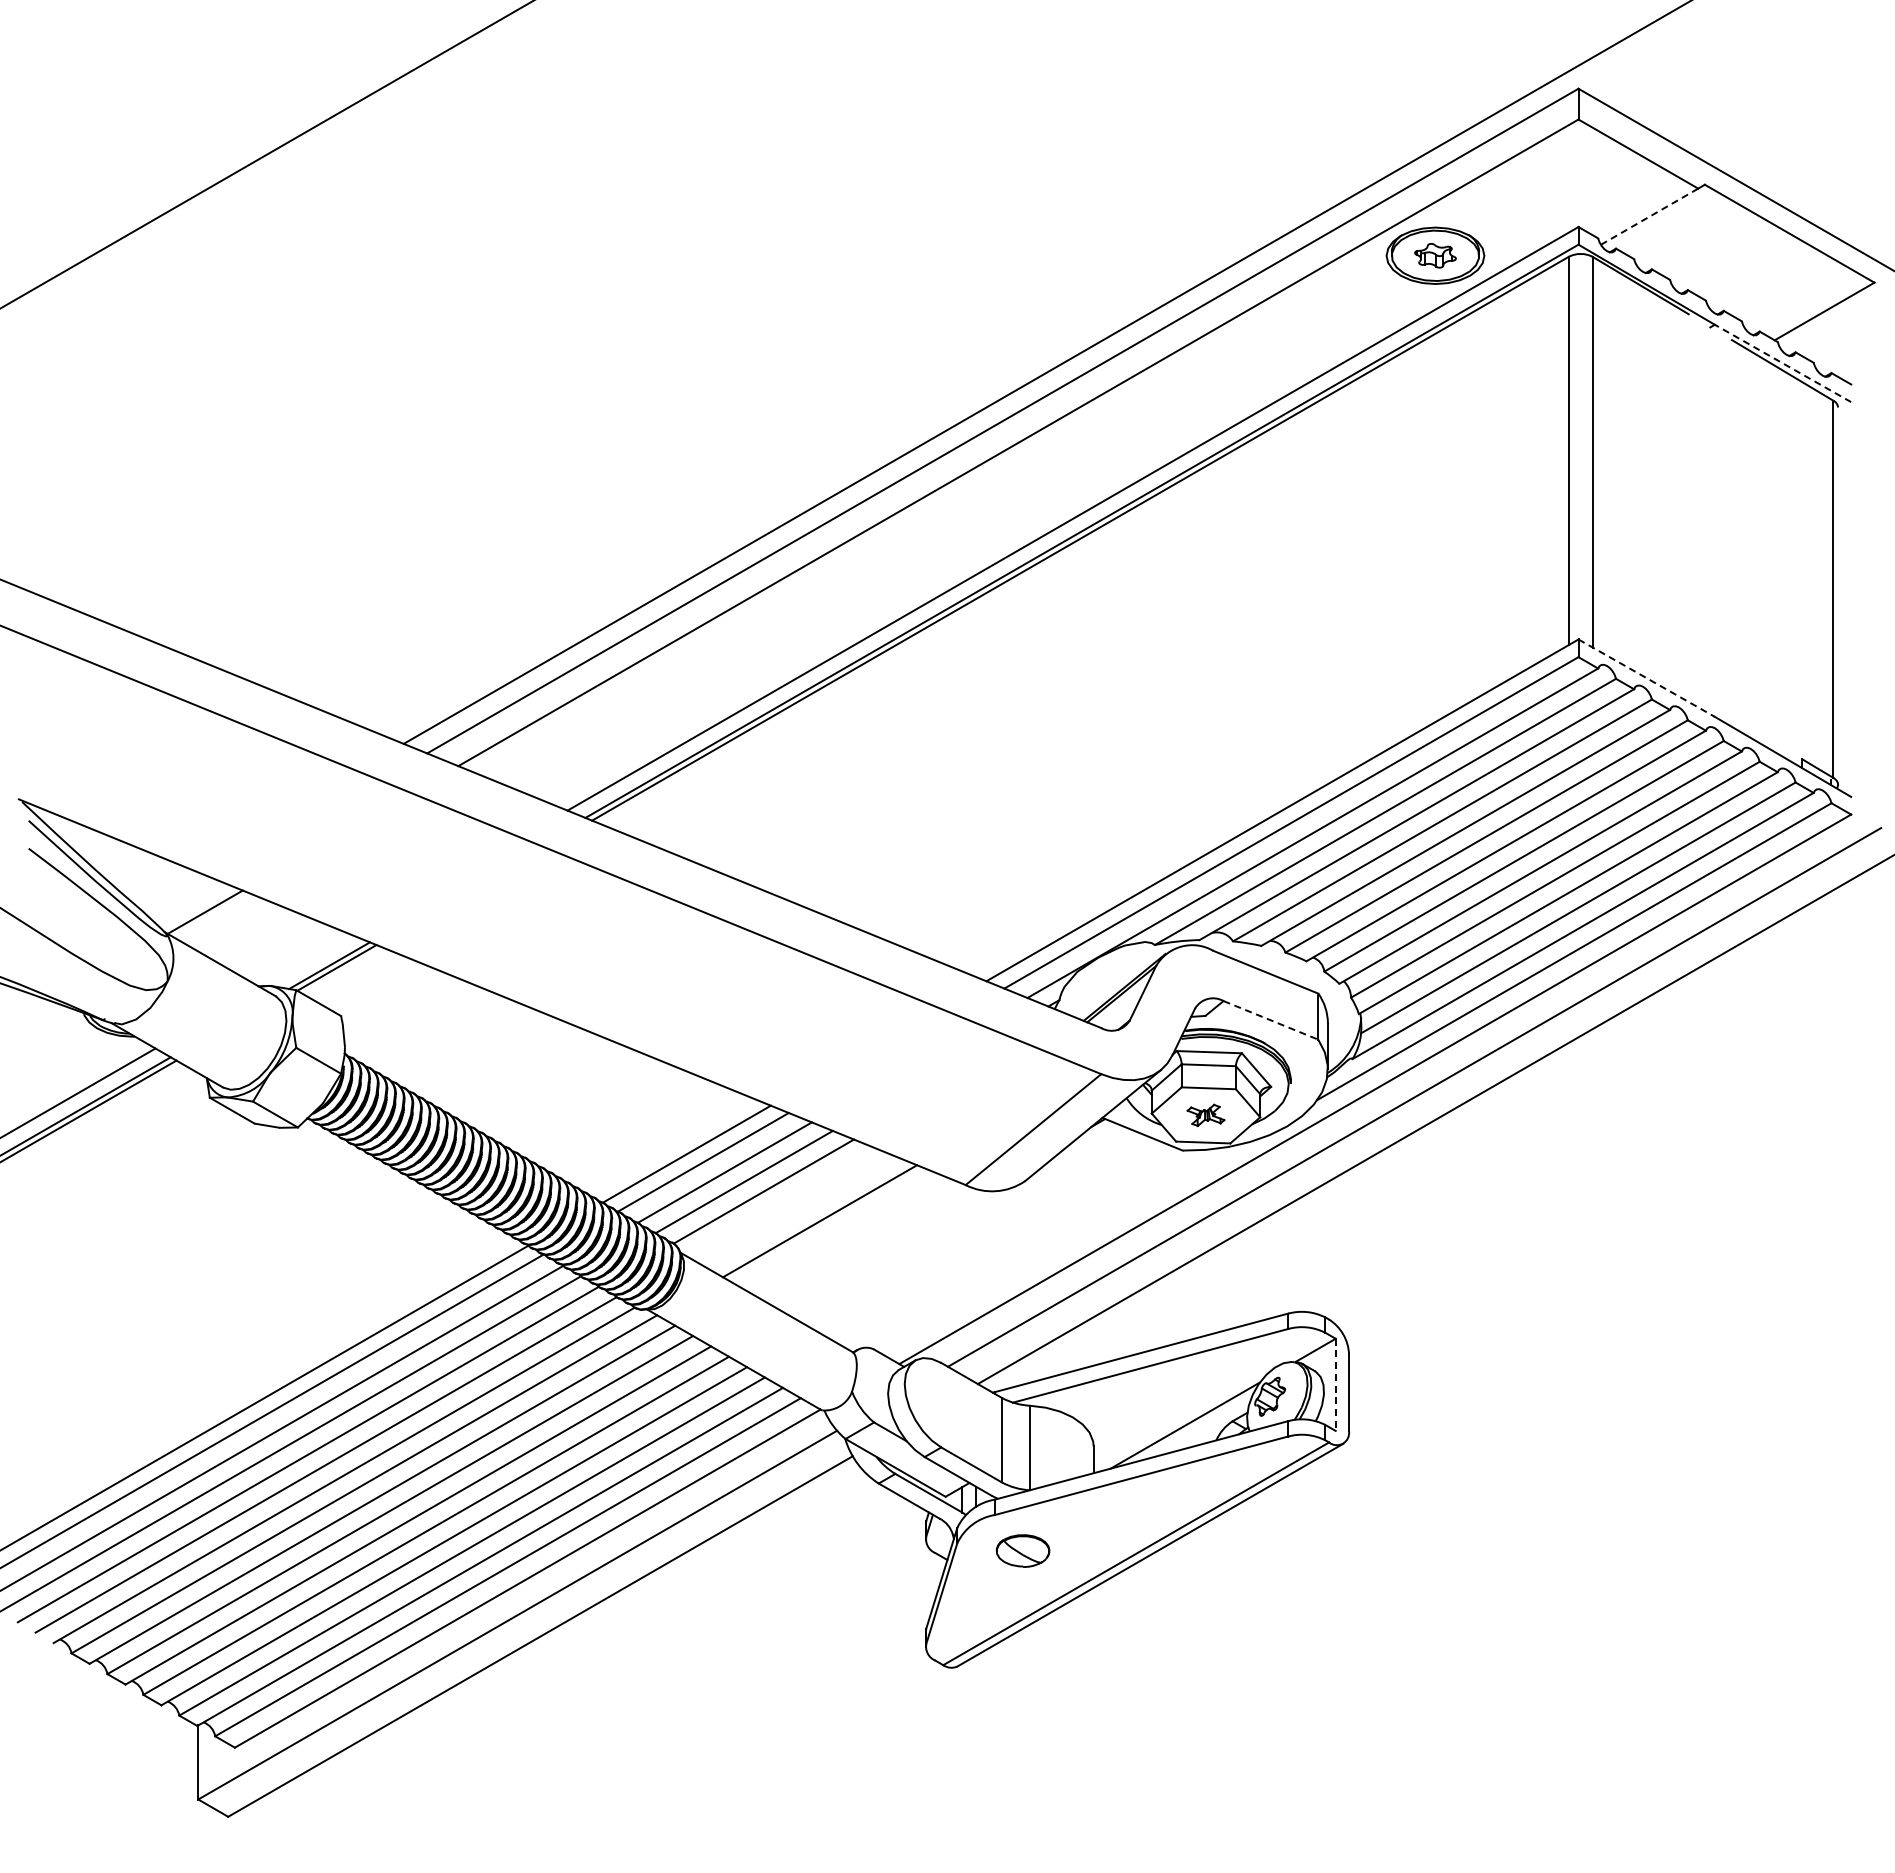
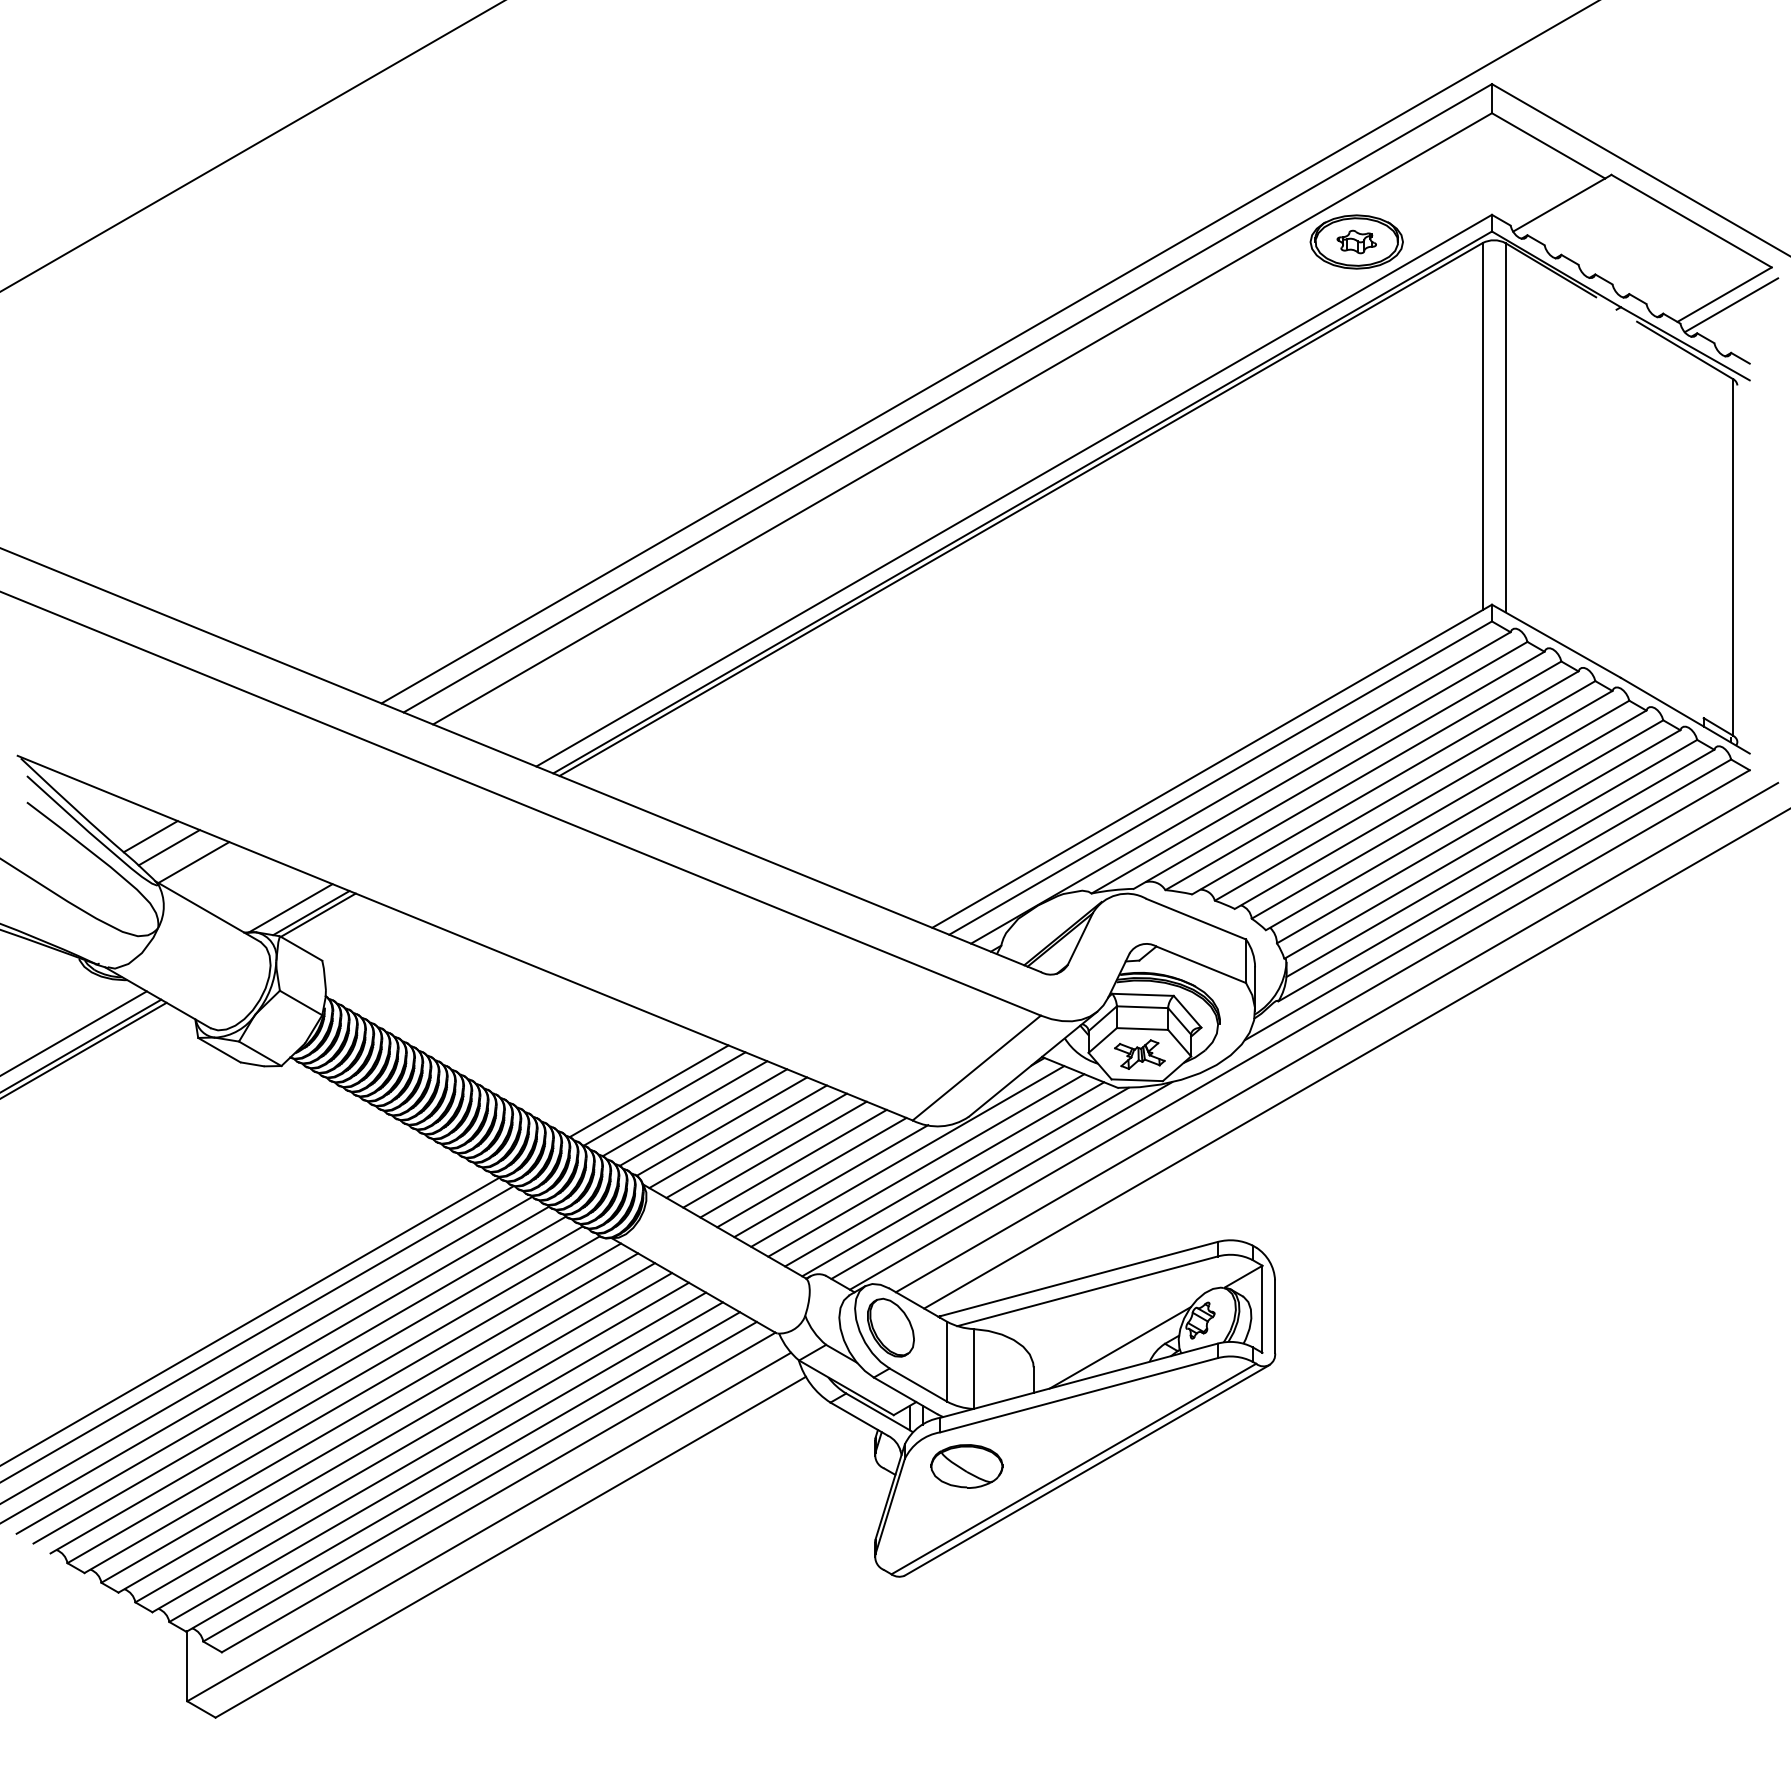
line: (1649, 216) -> (1559, 204), dashed -> solid
line: (1831, 322) -> (1731, 305), added
line: (1782, 363) -> (1684, 343), dashed -> solid
line: (1647, 678) -> (1557, 641), dashed -> solid
line: (159, 884) -> (150, 836), added
line: (178, 896) -> (168, 847), added
line: (307, 960) -> (290, 908), added
line: (1271, 1020) -> (1201, 964), dashed -> solid
part: (1205, 1115) -> (1139, 1054), size x1.43
line: (780, 1202) -> (737, 1136), added
line: (800, 1211) -> (756, 1145), added
line: (960, 1222) -> (907, 1155), added
line: (839, 1230) -> (793, 1163), added
line: (979, 1232) -> (925, 1165), added
line: (858, 1240) -> (811, 1172), added
line: (999, 1241) -> (944, 1173), added
line: (1059, 1248) -> (1001, 1180), added
line: (879, 1249) -> (831, 1181), added
line: (1021, 1249) -> (965, 1181), added
line: (1335, 1385) -> (1262, 1309), dashed -> solid
part: (942, 1403) -> (890, 1326), added
part: (1022, 1550) -> (966, 1465), size x1.43

